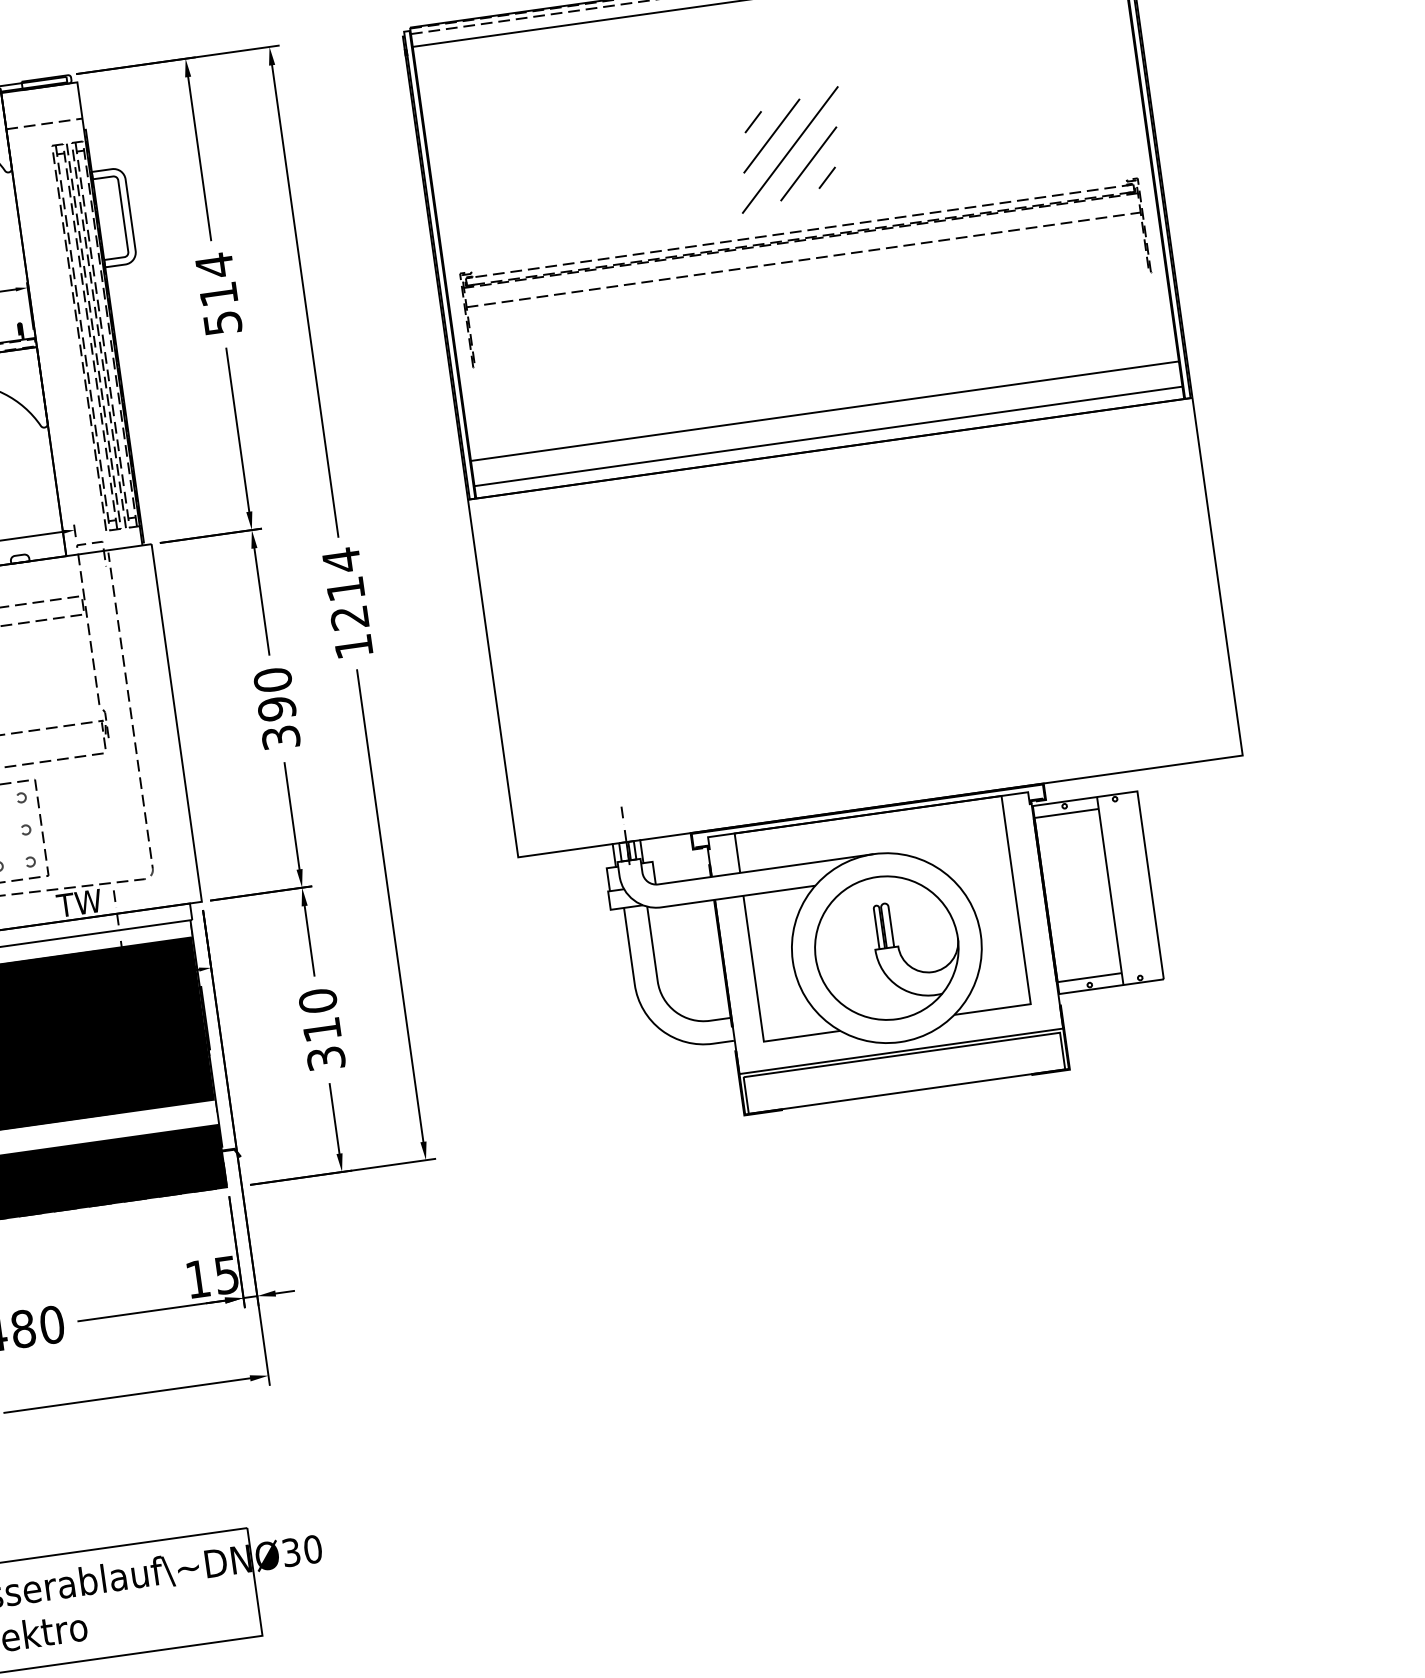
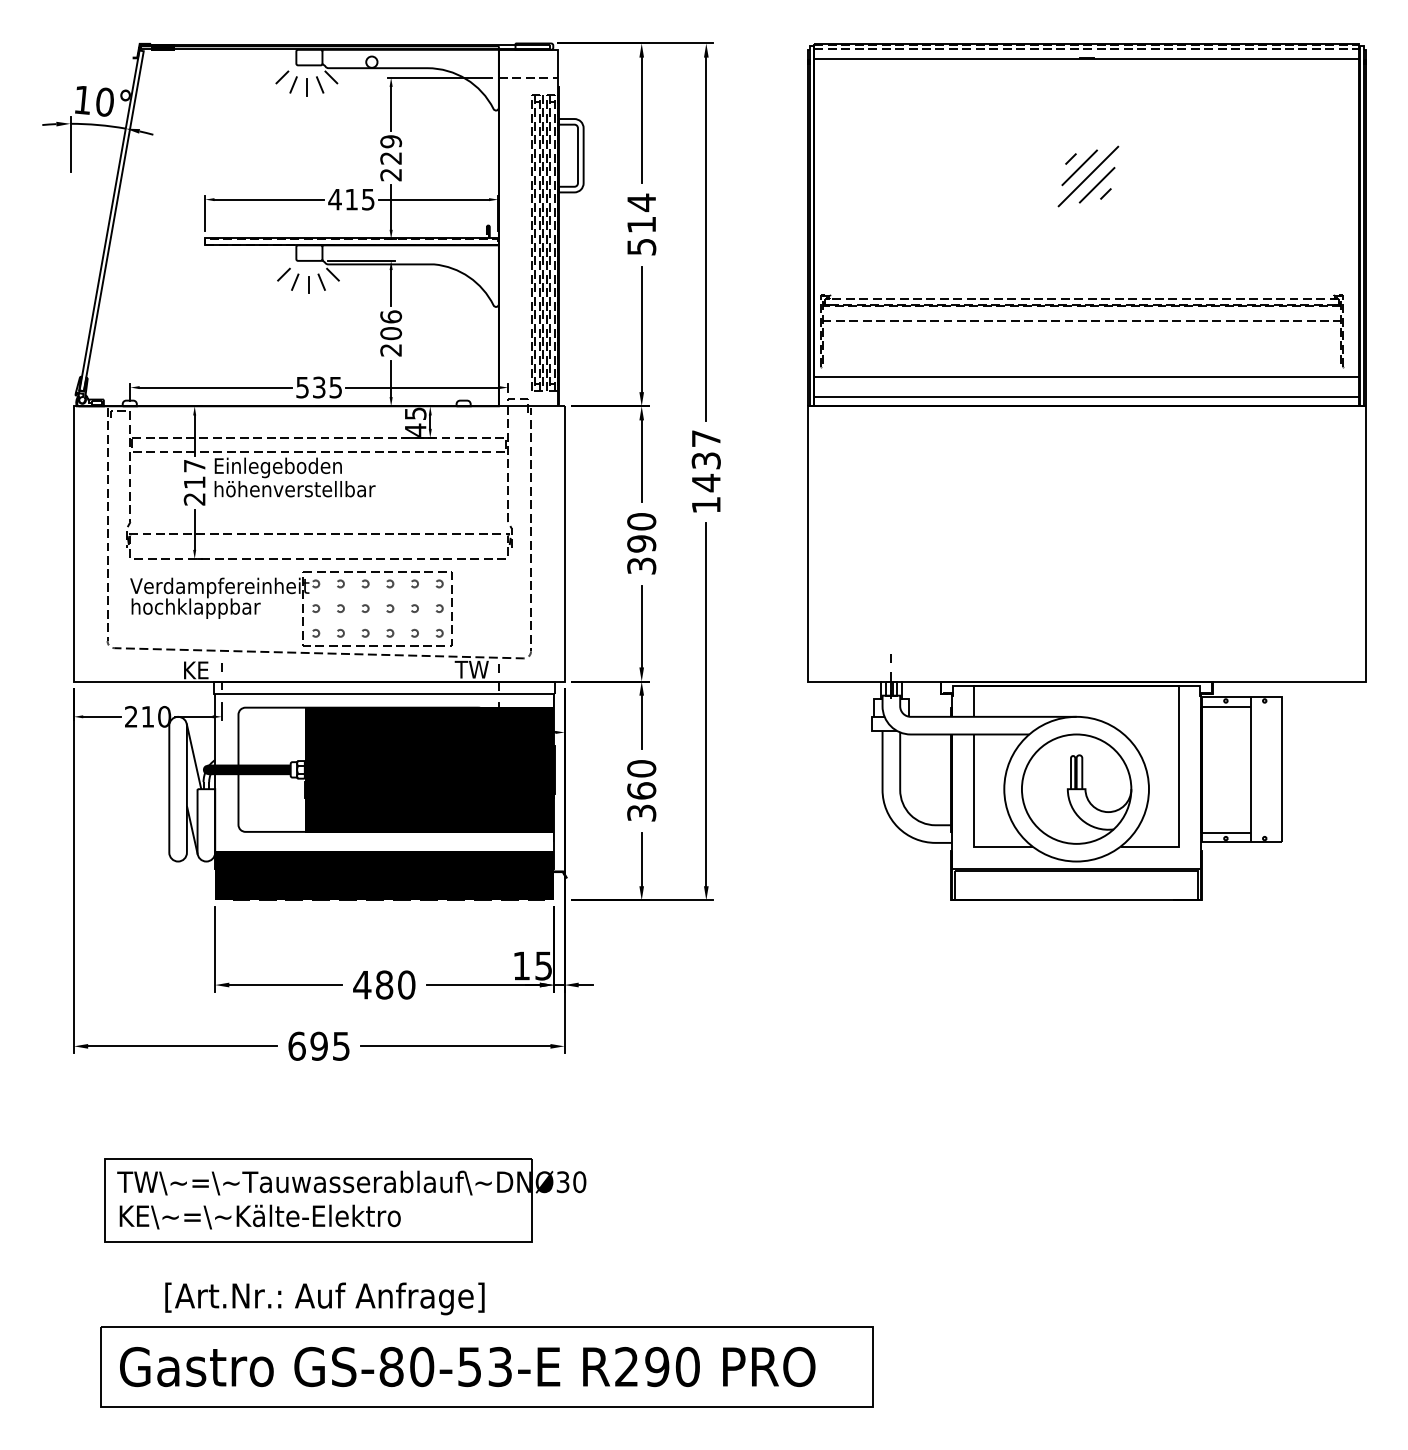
part: (790, 149) -> (1088, 176), size x0.7
part: (804, 260) -> (1082, 321), moved
text: (344, 588) -> (705, 460), 1214 -> 1437
text: (321, 1029) -> (641, 790), 310 -> 360

